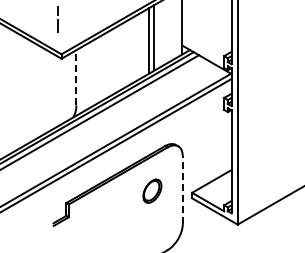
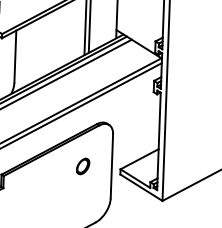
line: (76, 77) -> (15, 56), dashed -> solid
line: (182, 190) -> (111, 166), dashed -> solid
part: (152, 191) -> (83, 166), size x0.71

